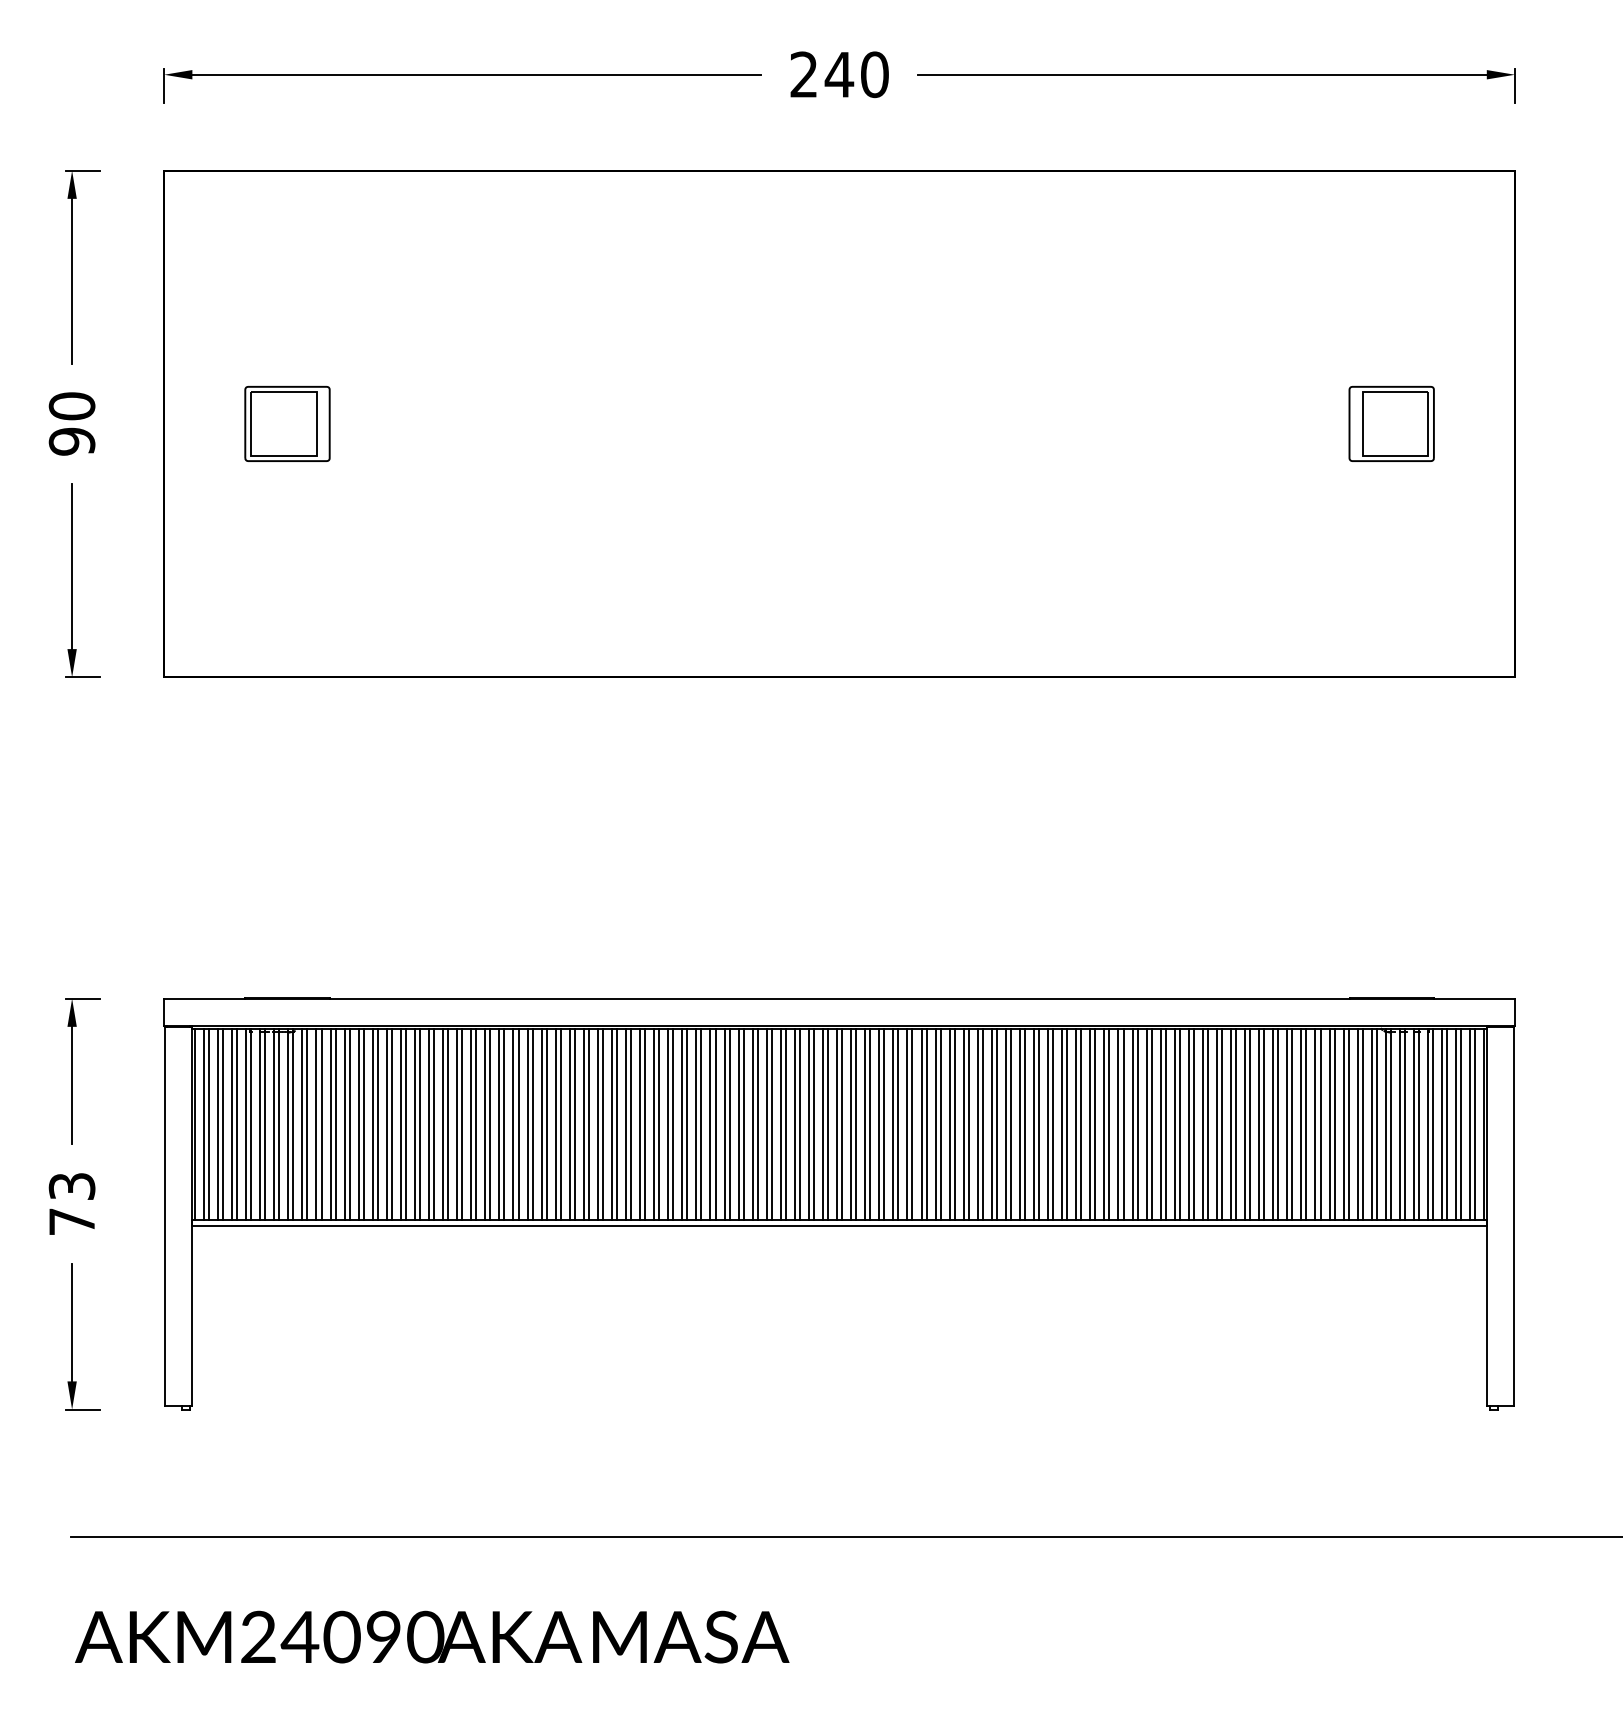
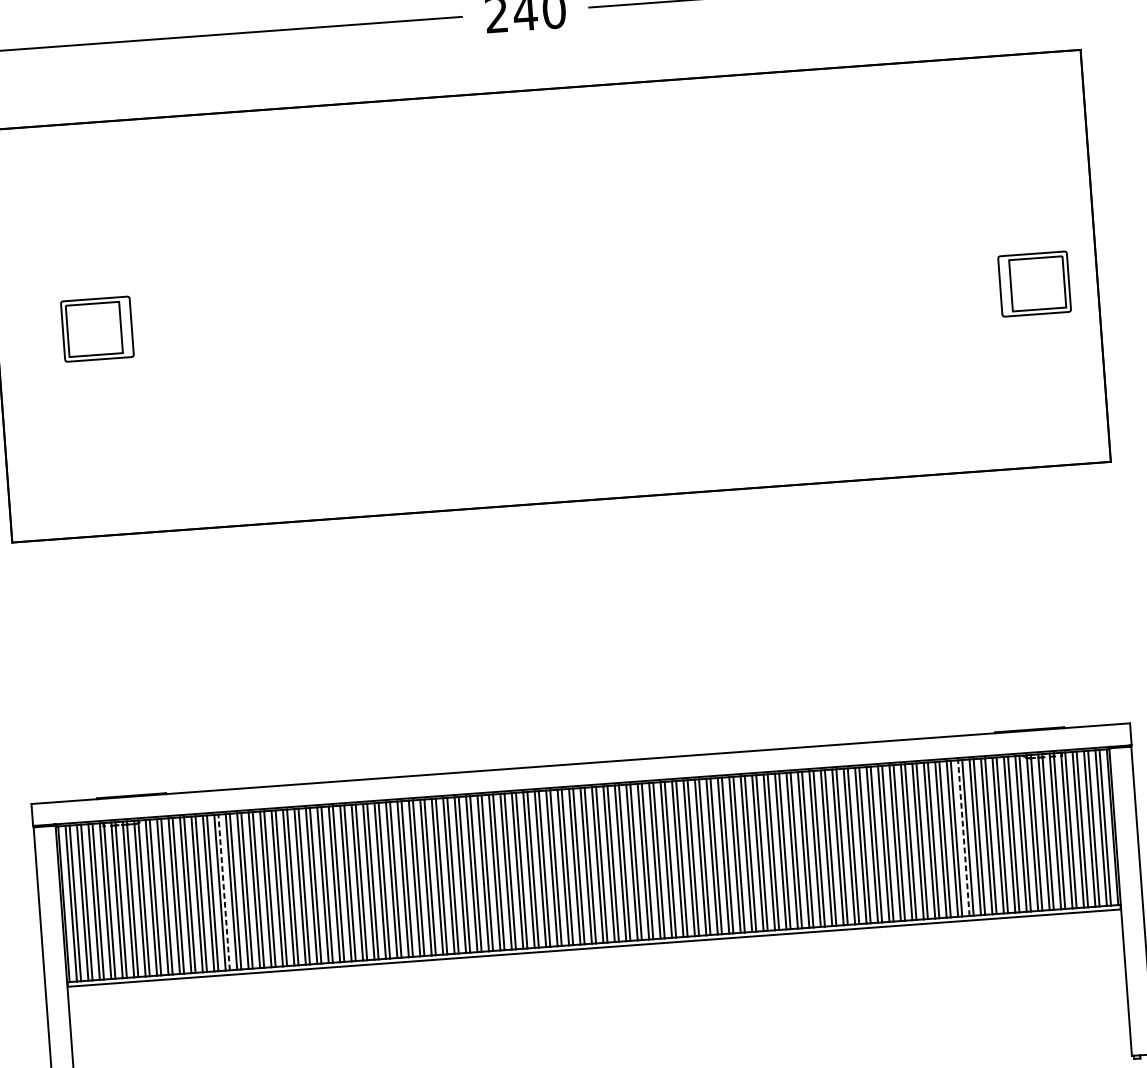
part: (1391, 423) -> (1034, 283), moved
line: (391, 1124) -> (223, 892), solid -> dashed
line: (1301, 1124) -> (963, 838), solid -> dashed

